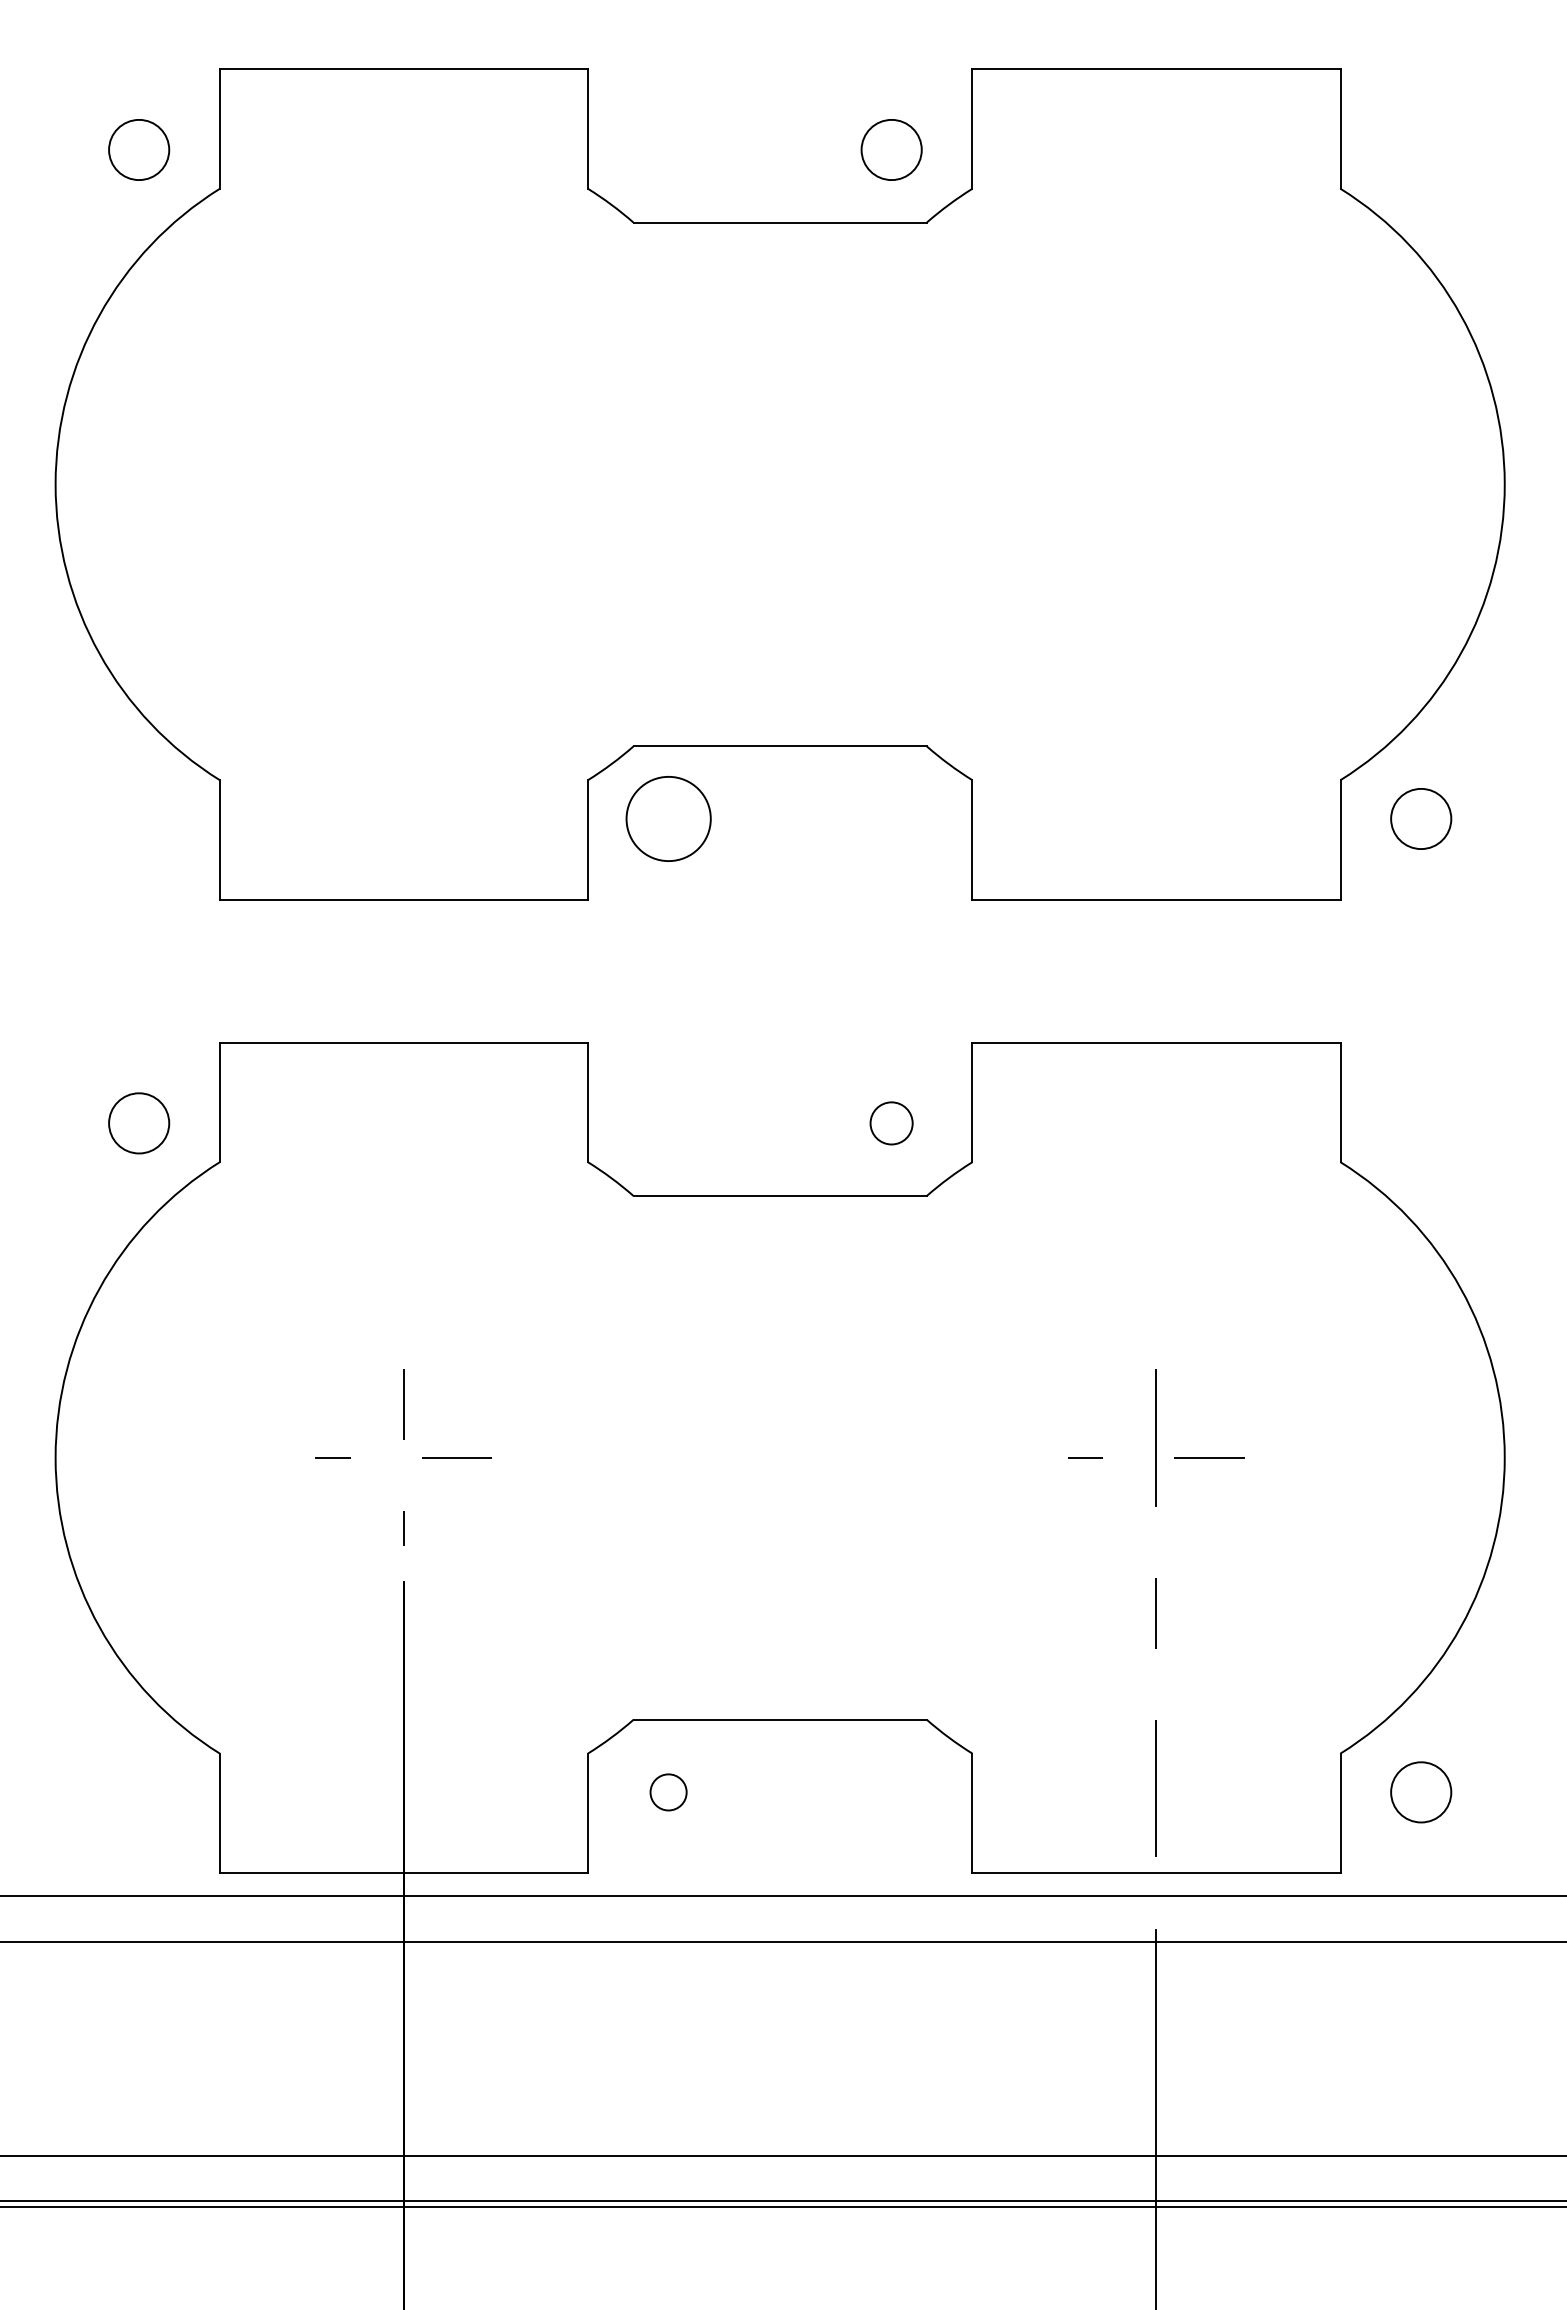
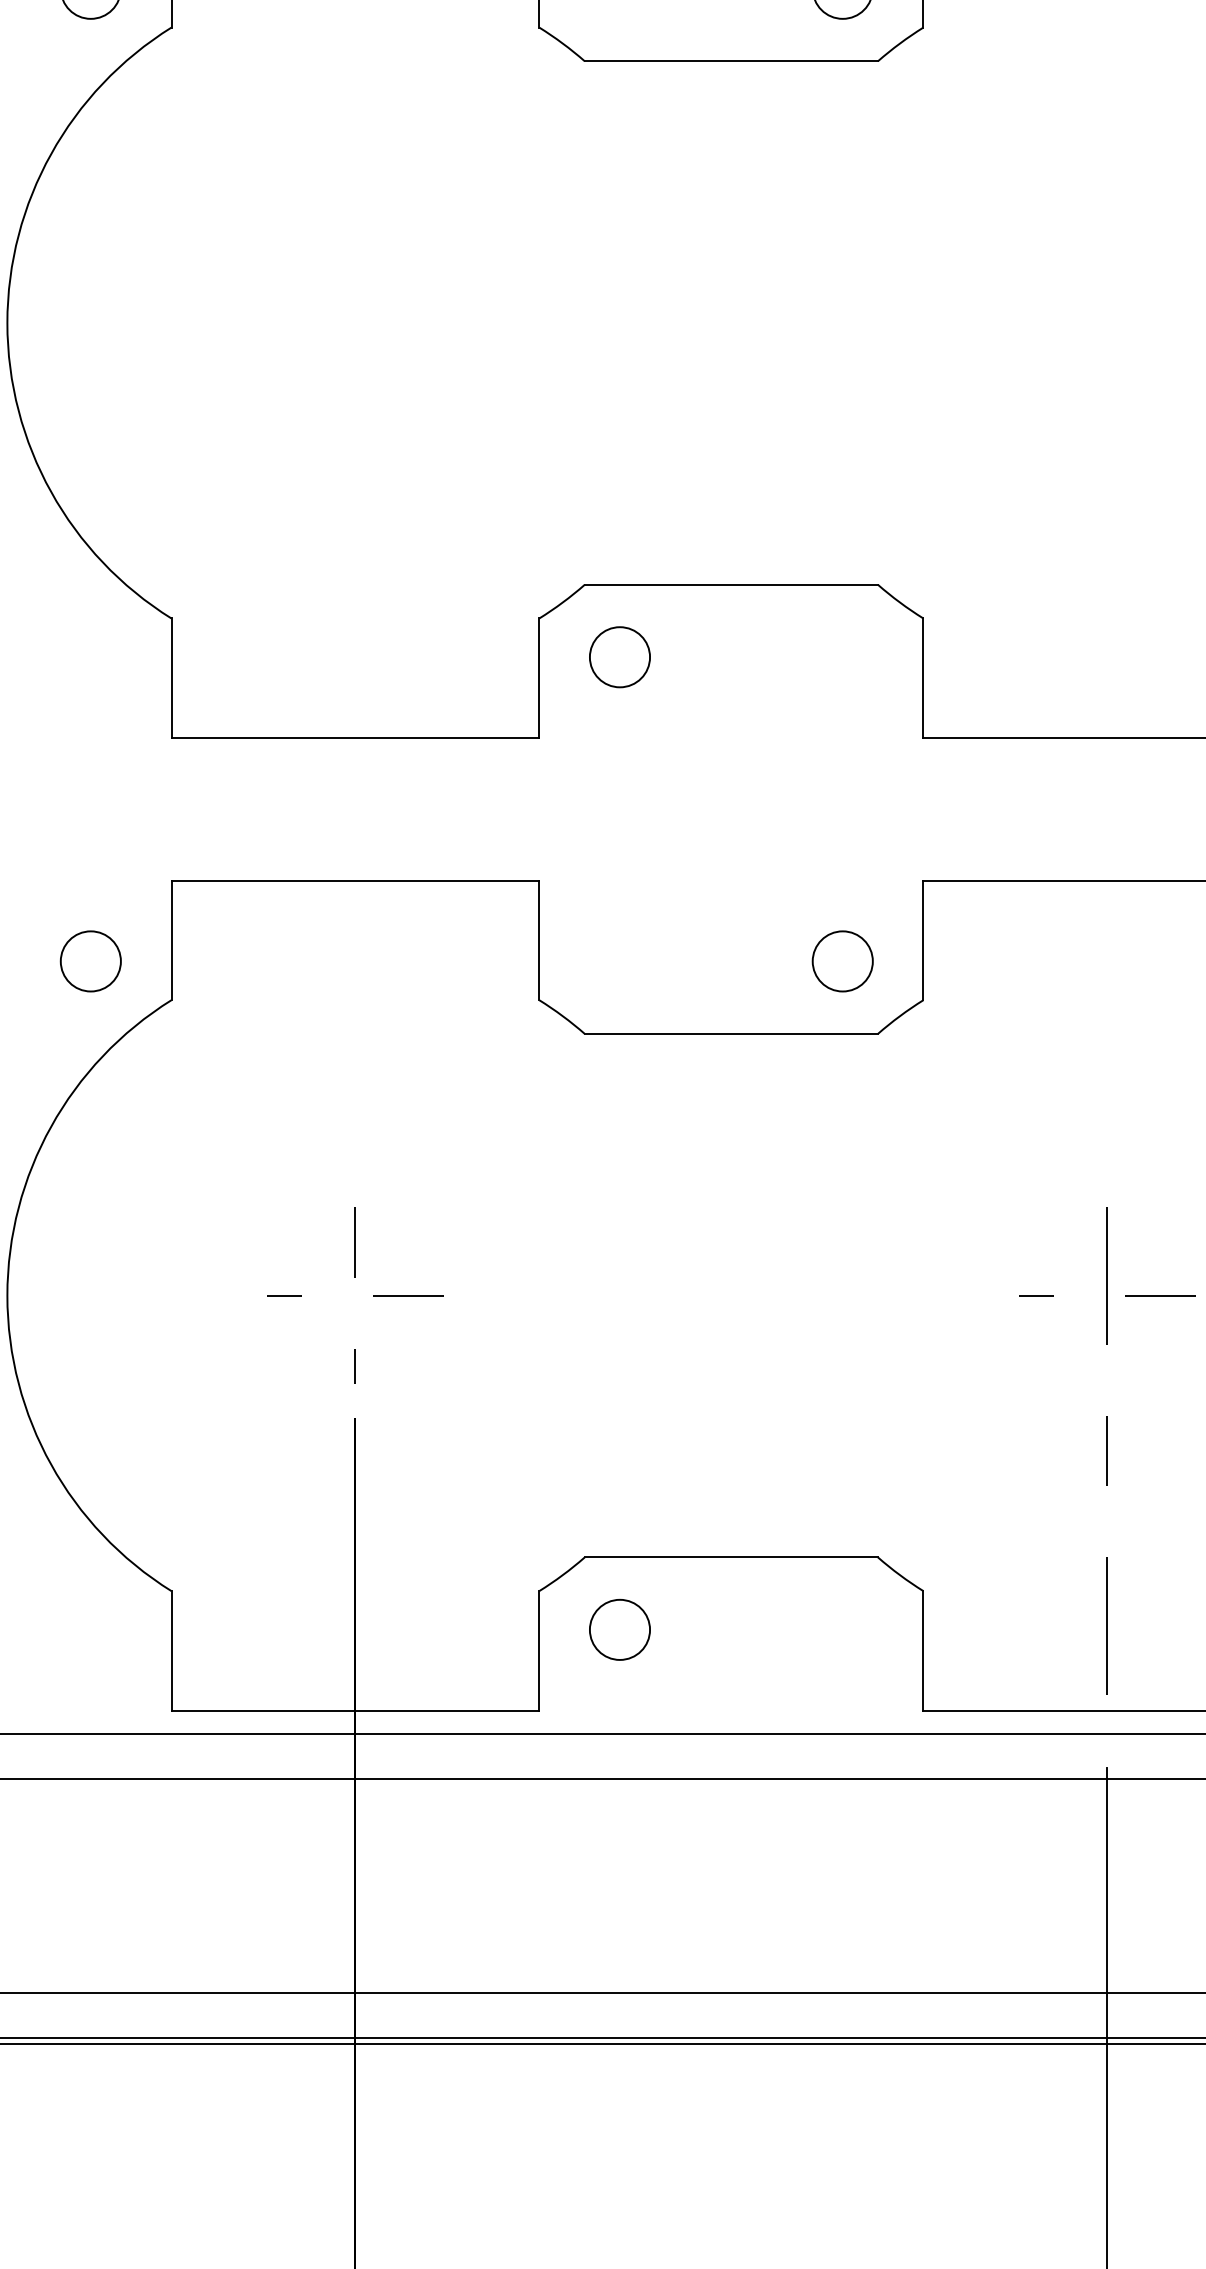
circle: (668, 818) -> (619, 656), size x0.71
circle: (891, 1123) -> (842, 961), size x1.43
circle: (668, 1792) -> (619, 1630), size x1.67

